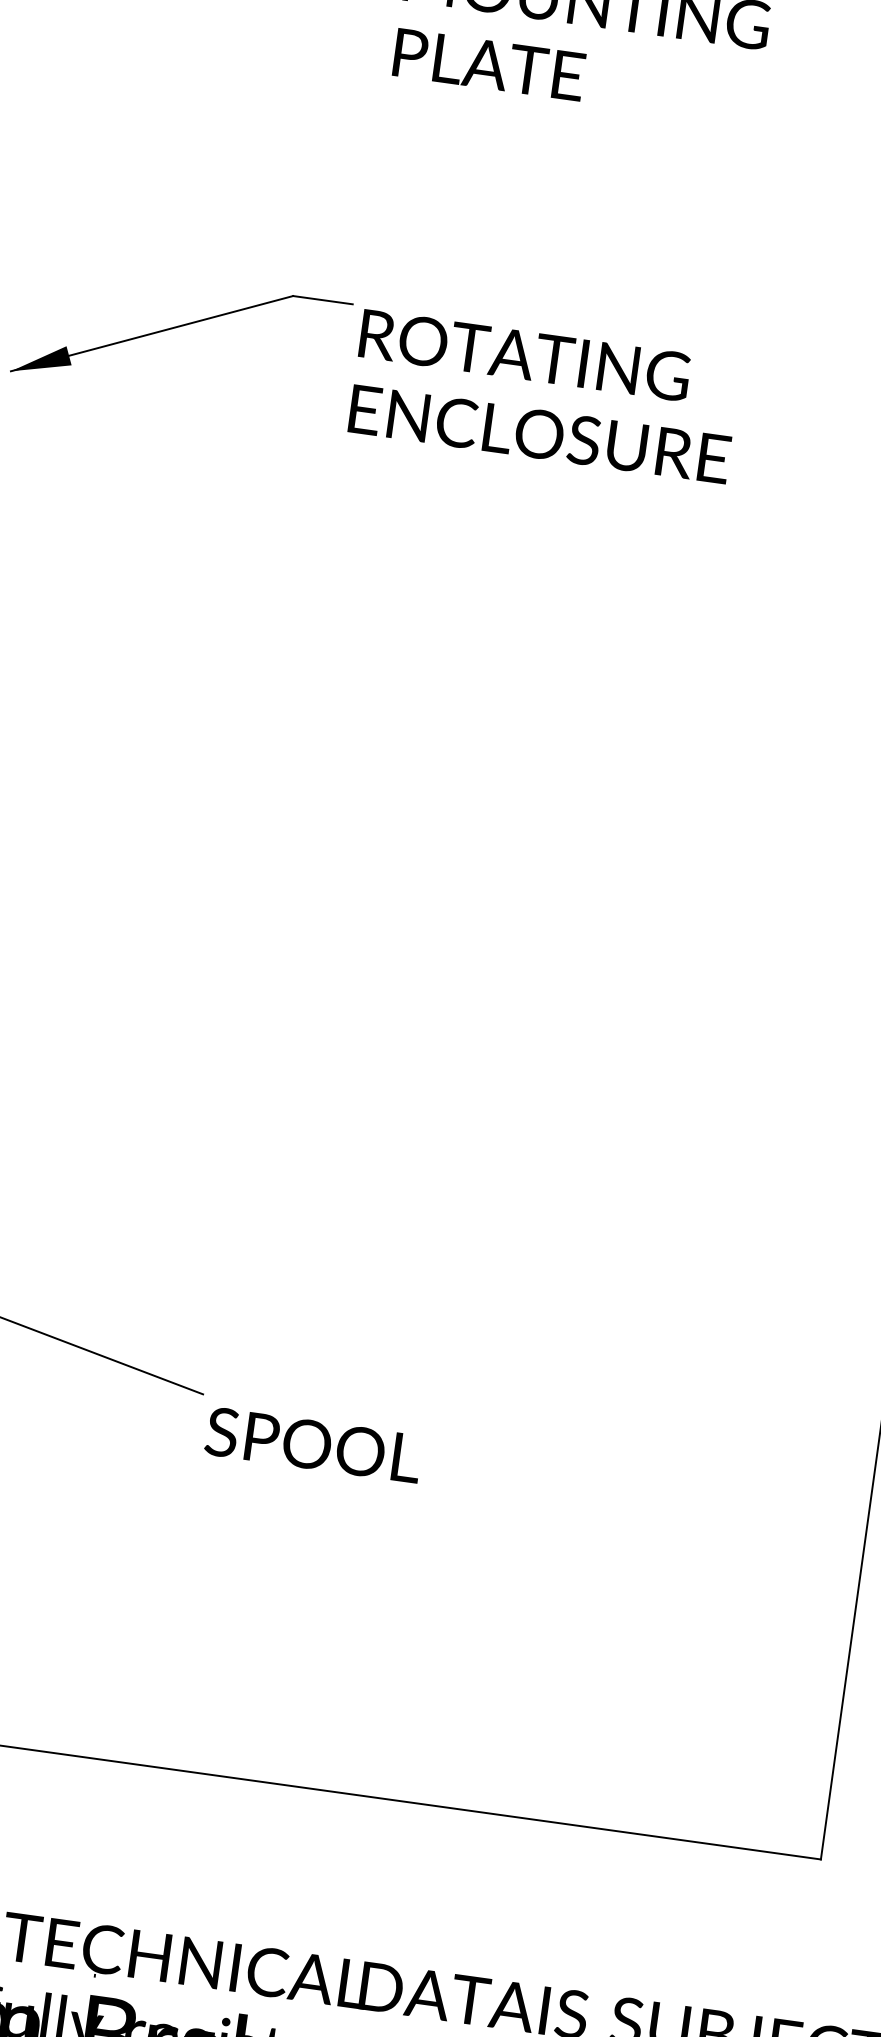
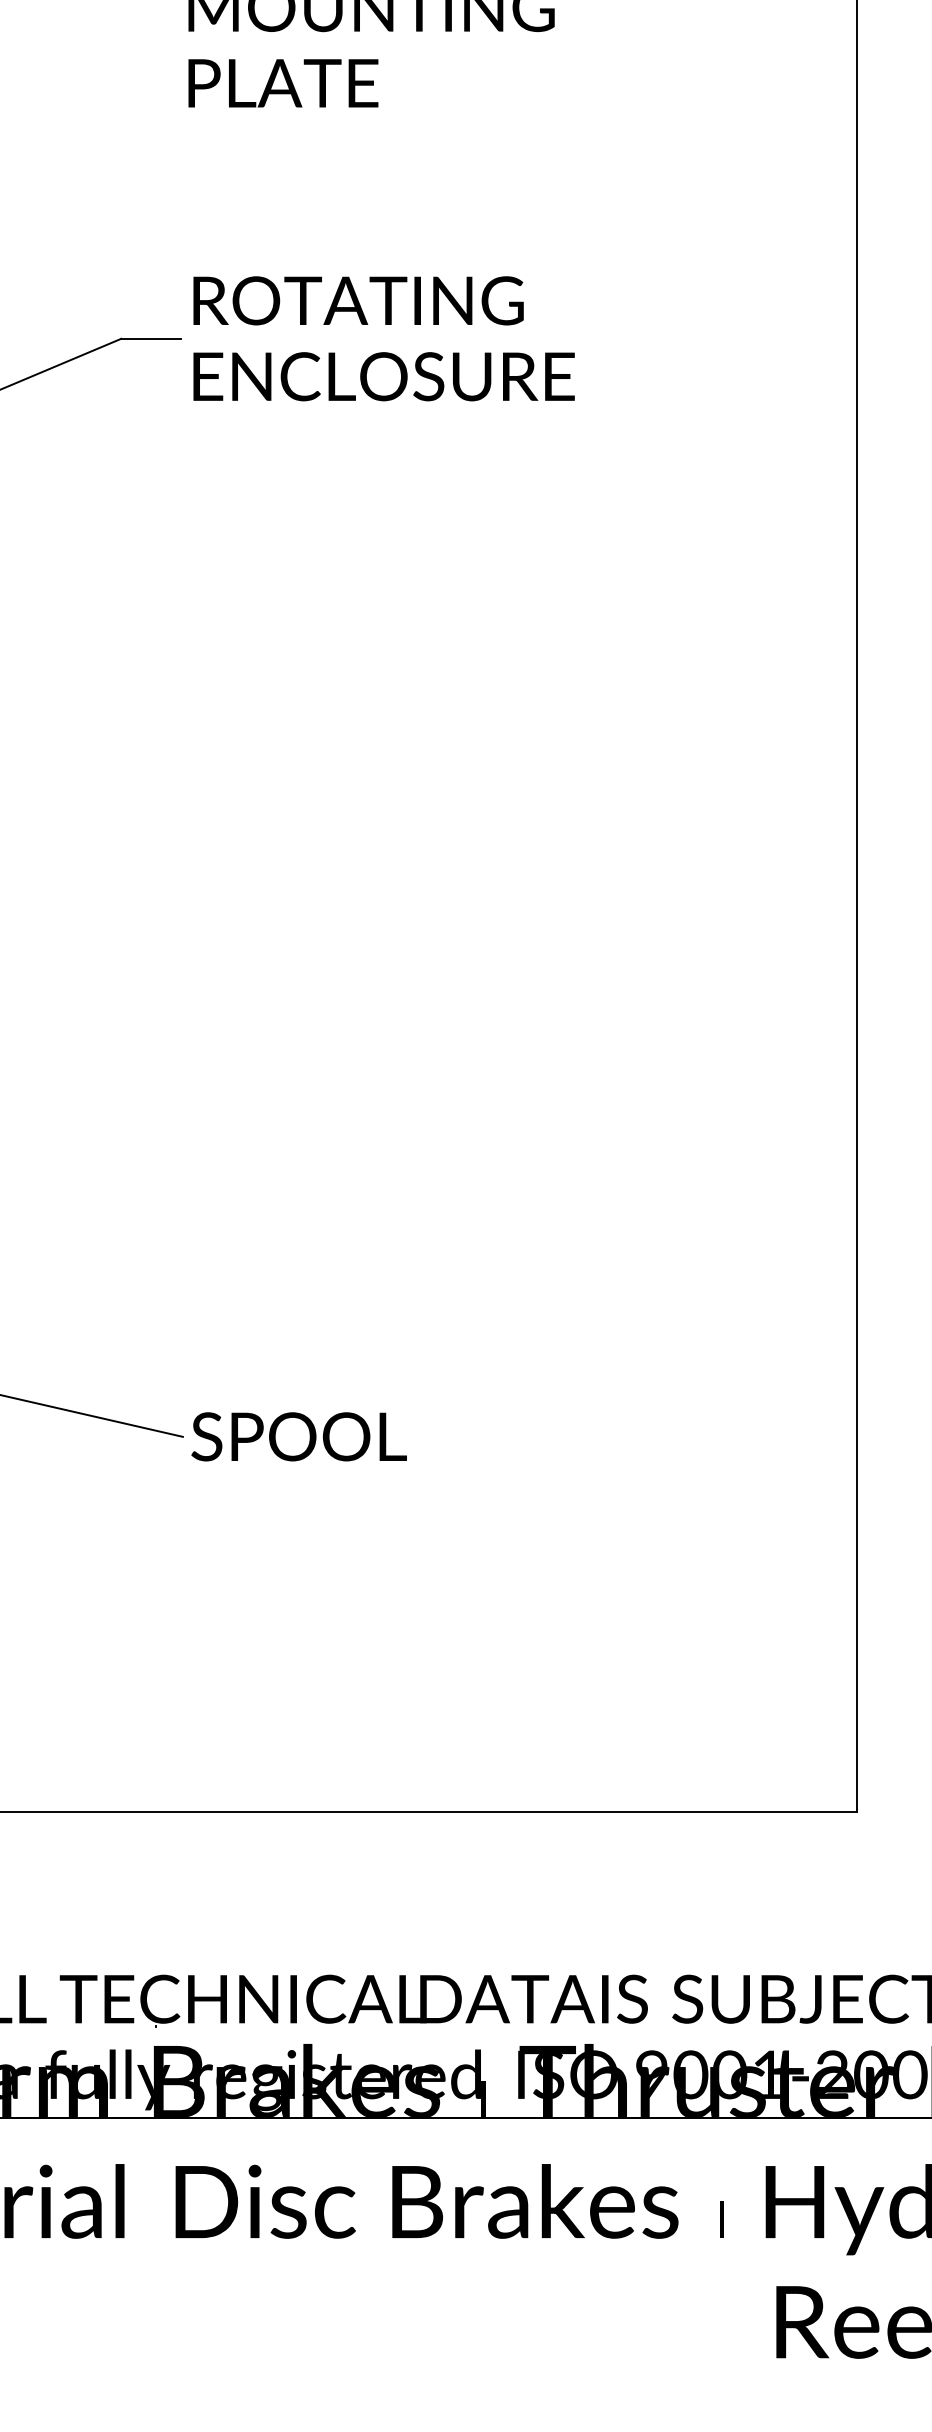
text: (544, 396) -> (383, 338), moved
text: (313, 1444) -> (298, 1436), moved

